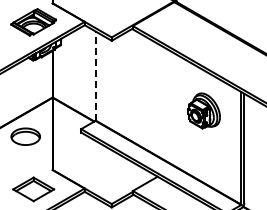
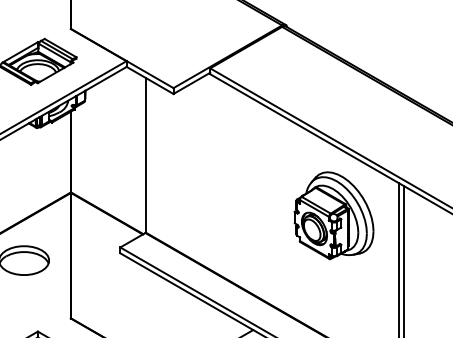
line: (95, 76) -> (145, 155), dashed -> solid
part: (203, 110) -> (332, 215), size x1.43

